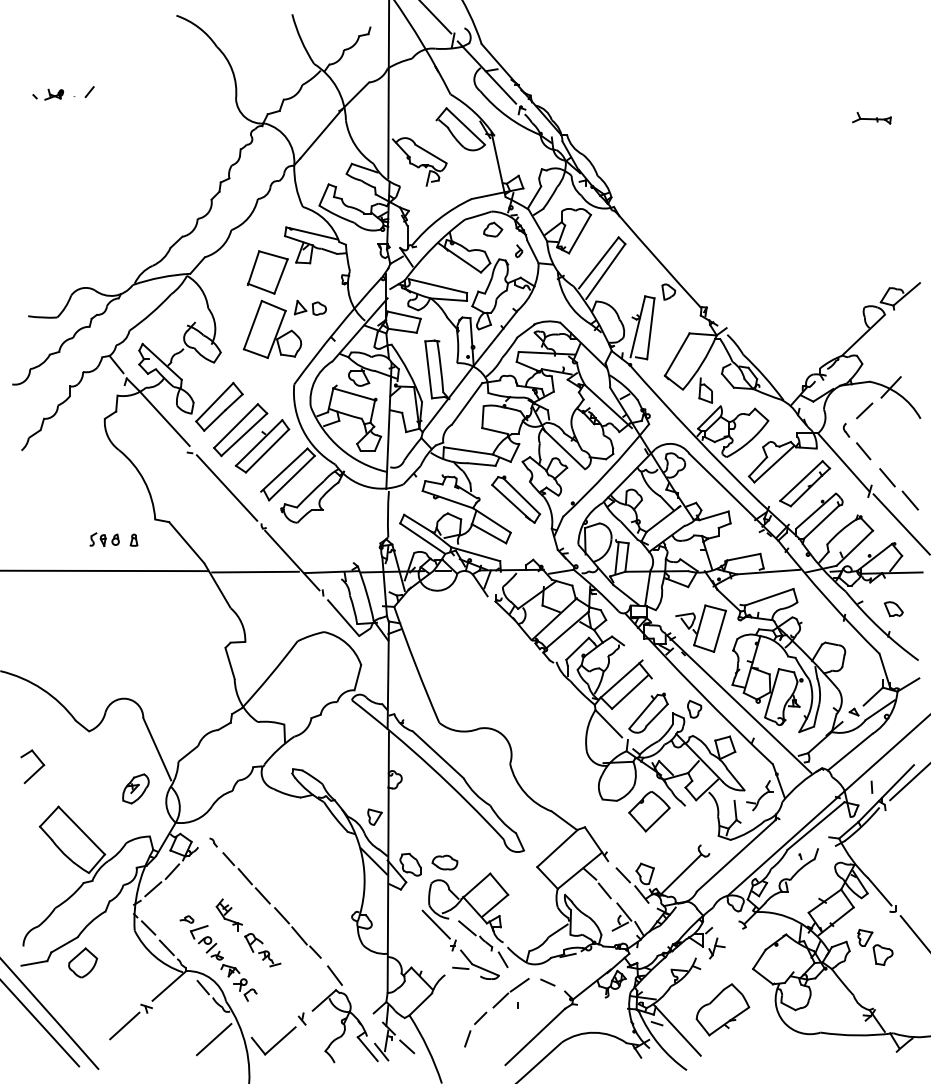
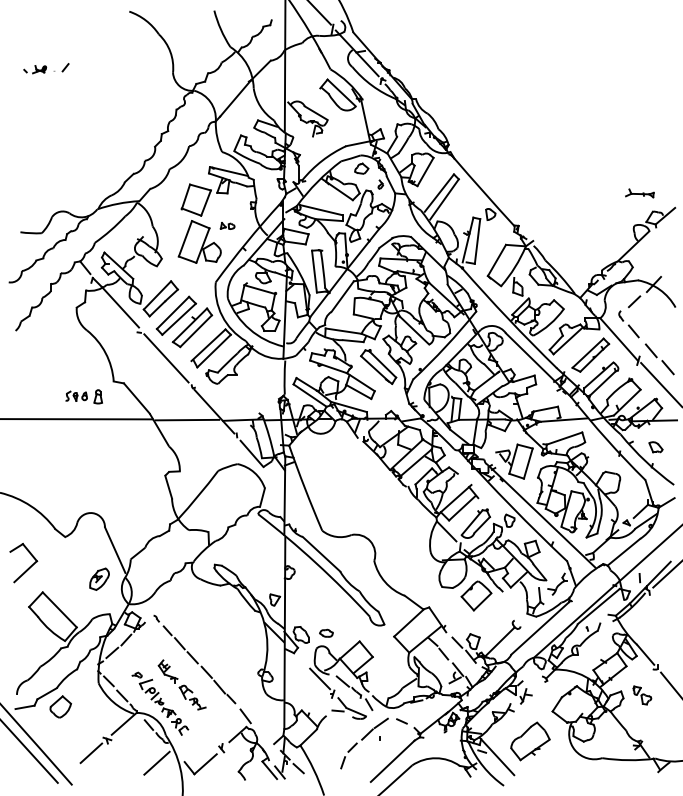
part: (871, 118) -> (639, 193), moved
part: (310, 307) -> (227, 225), size x0.6
part: (133, 539) -> (97, 396), size x1.6
part: (32, 766) -> (23, 562), size x1.6
part: (444, 862) -> (326, 633), size x0.7
part: (875, 946) -> (642, 694), size x0.7

